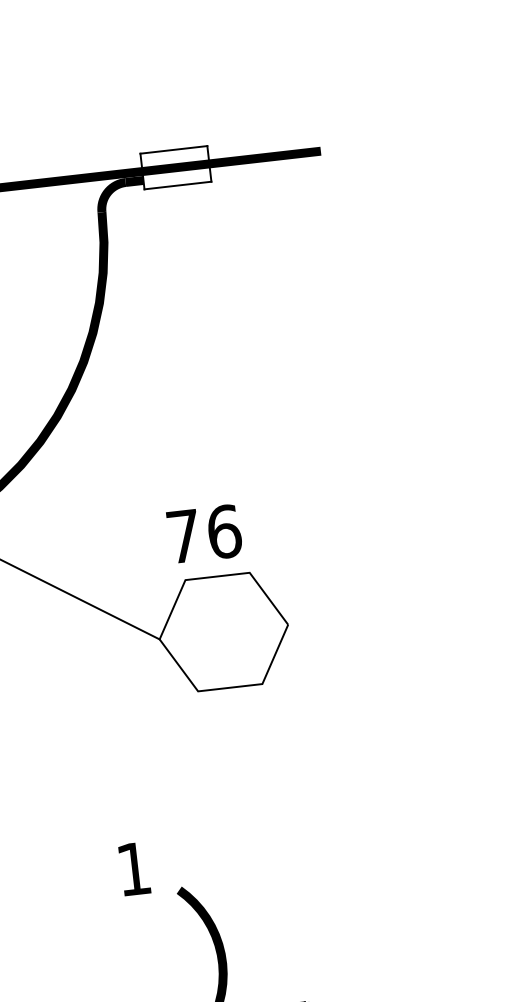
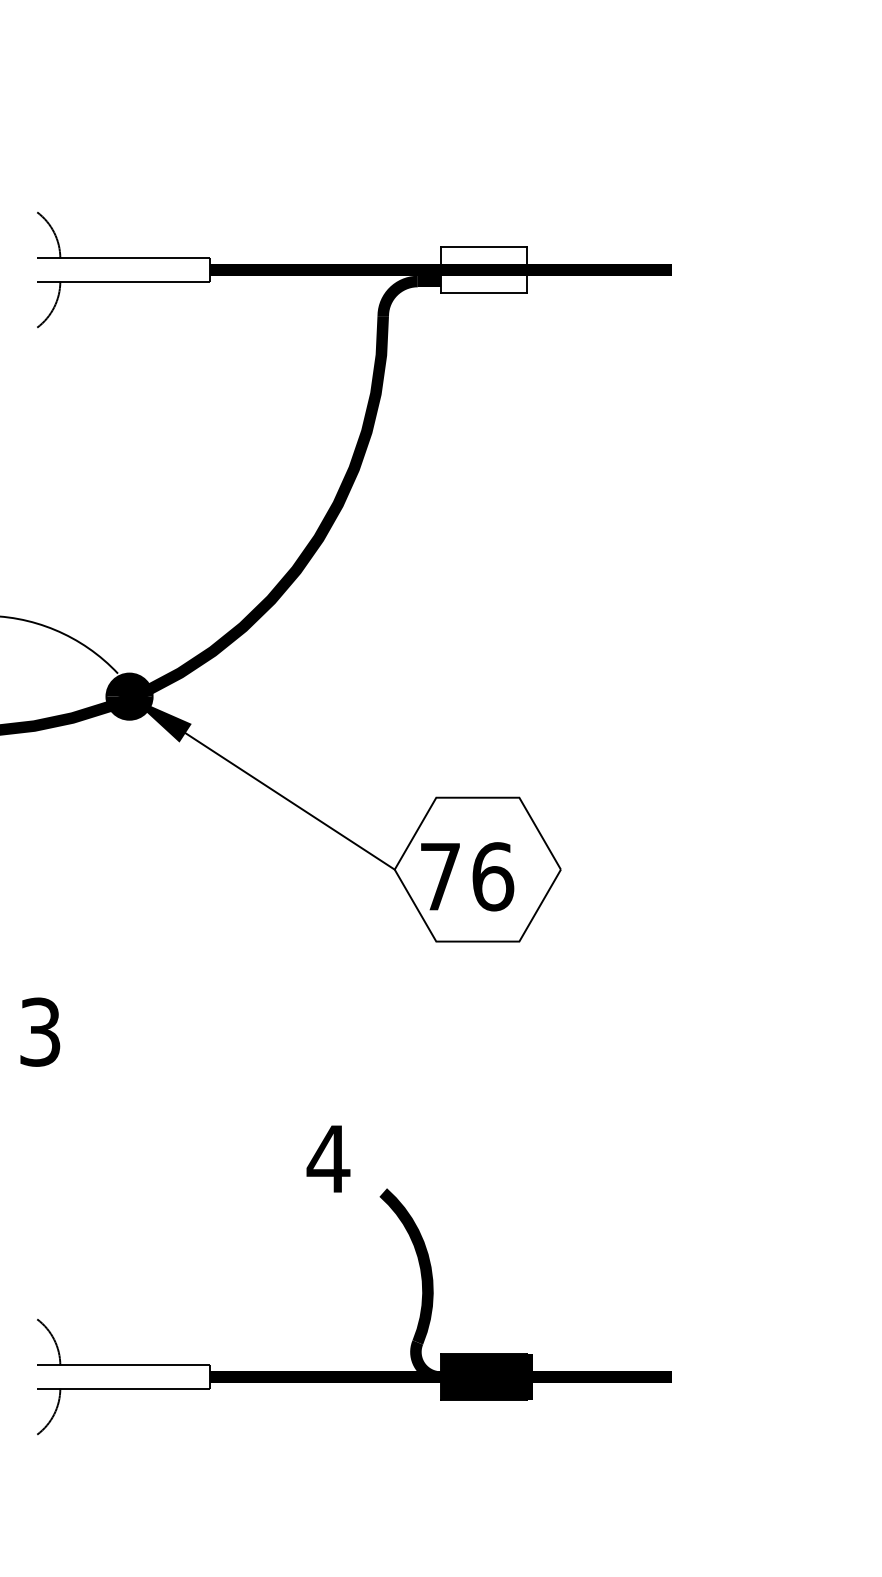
text: (204, 533) -> (467, 876), moved
text: (133, 868) -> (328, 1158), 1 -> 4

